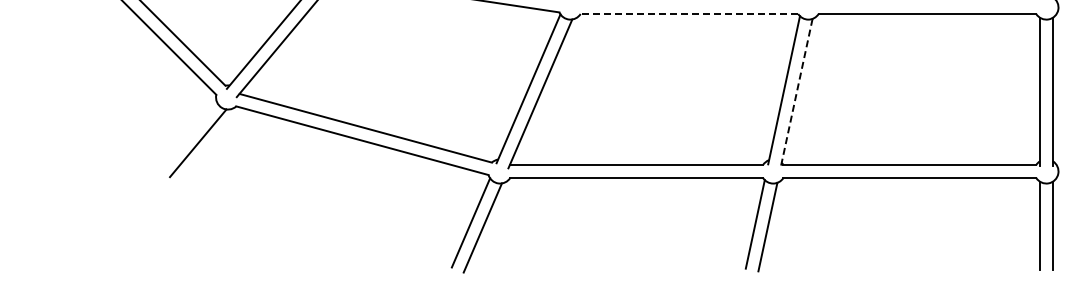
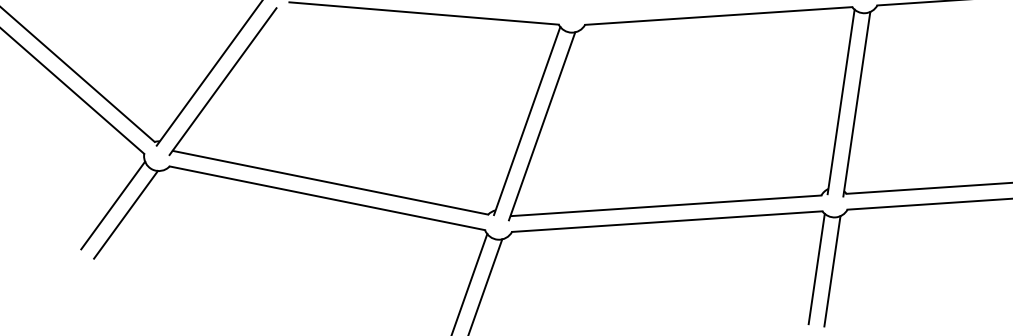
line: (689, 14) -> (718, 16), dashed -> solid
line: (796, 92) -> (856, 103), dashed -> solid
line: (188, 134) -> (113, 204), added

